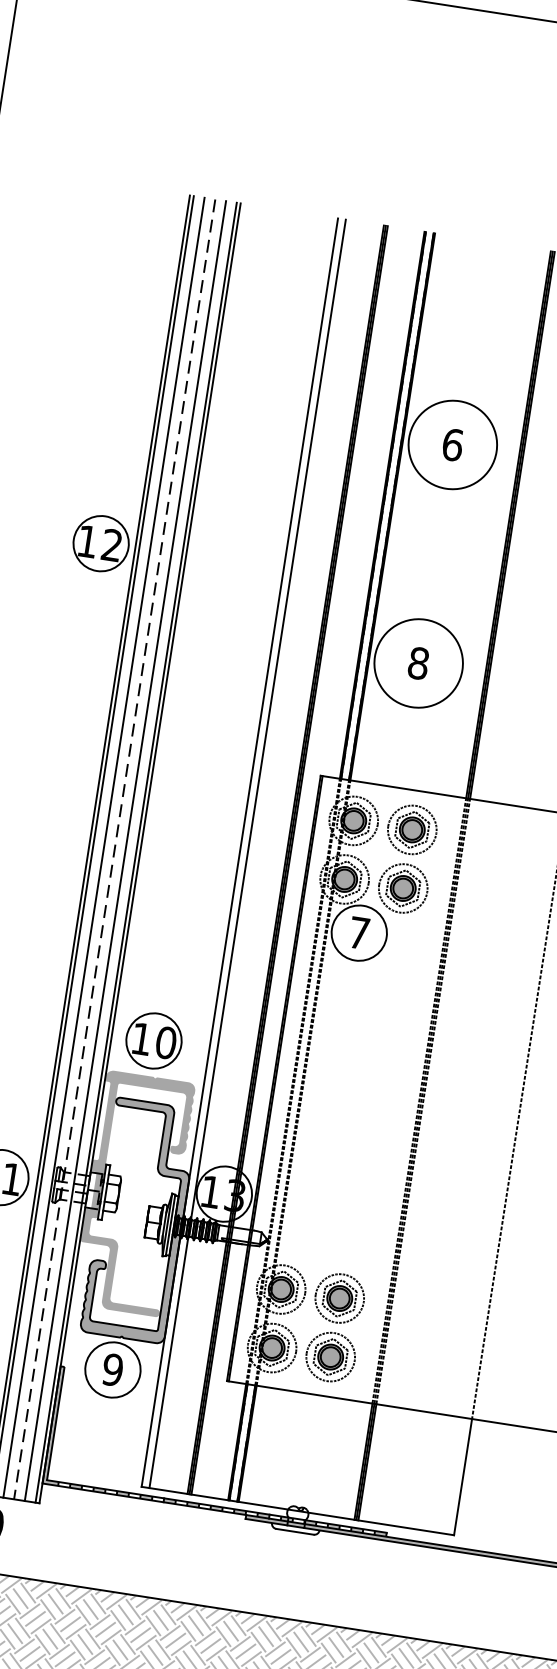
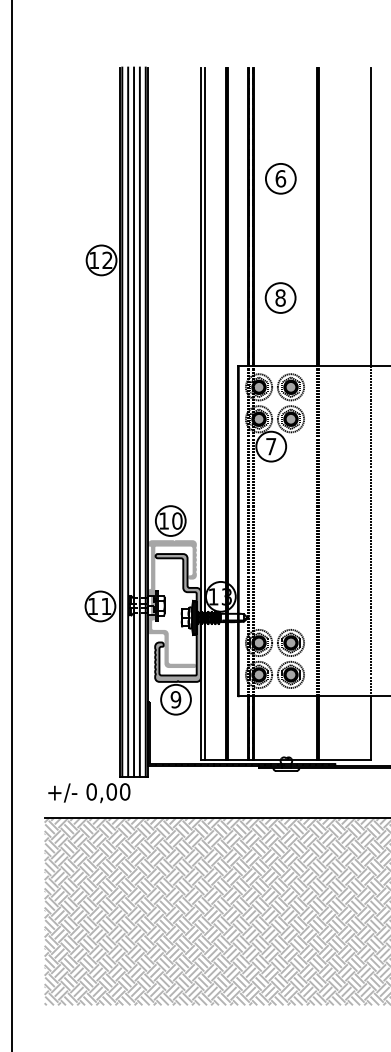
circle: (452, 444) -> (280, 178), size x0.62
circle: (418, 662) -> (280, 297), size x0.62
line: (115, 850) -> (134, 422), dashed -> solid

